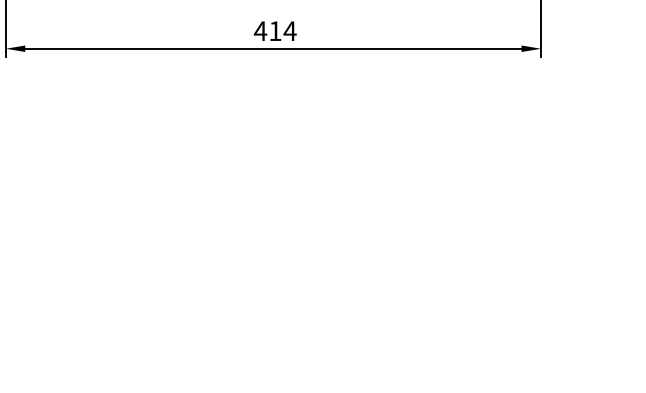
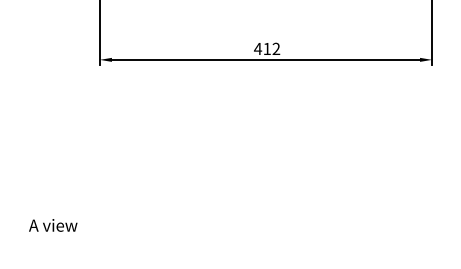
text: (290, 30) -> (276, 48), 414 -> 412

